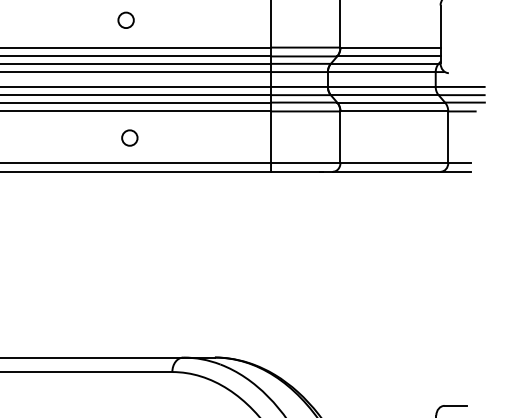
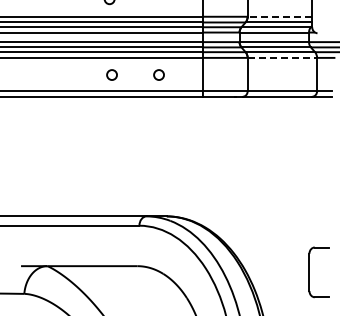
line: (389, 47) -> (279, 16), solid -> dashed
line: (394, 110) -> (282, 57), solid -> dashed
circle: (201, 137) -> (158, 74), added

